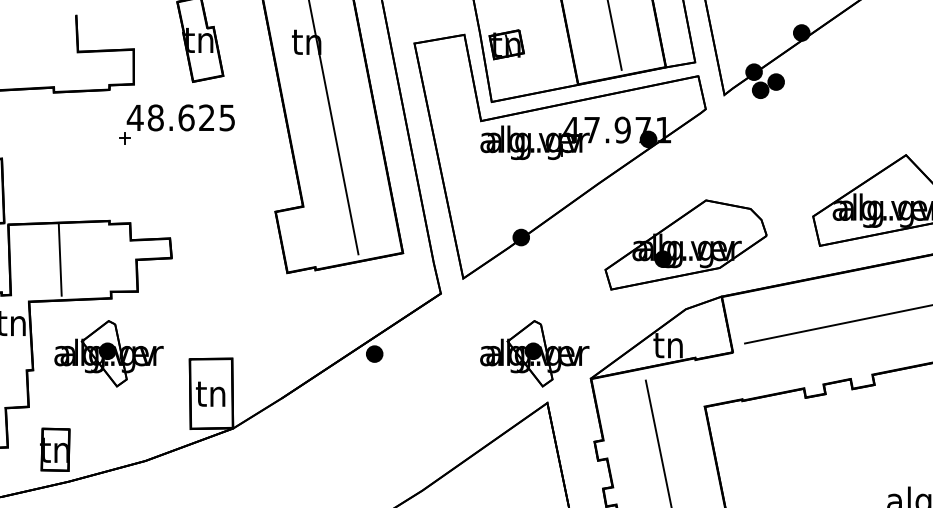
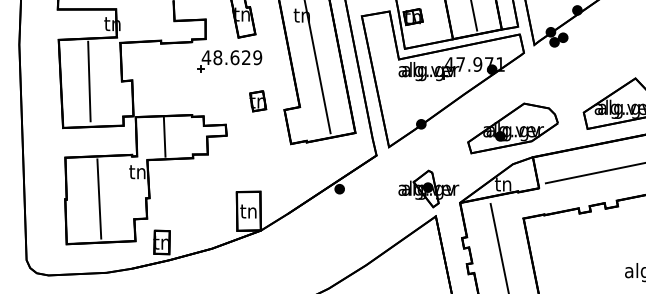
text: (226, 117) -> (257, 57), 48.625 -> 48.629
part: (228, 196) -> (258, 101), added
part: (108, 352) -> (191, 188), removed

